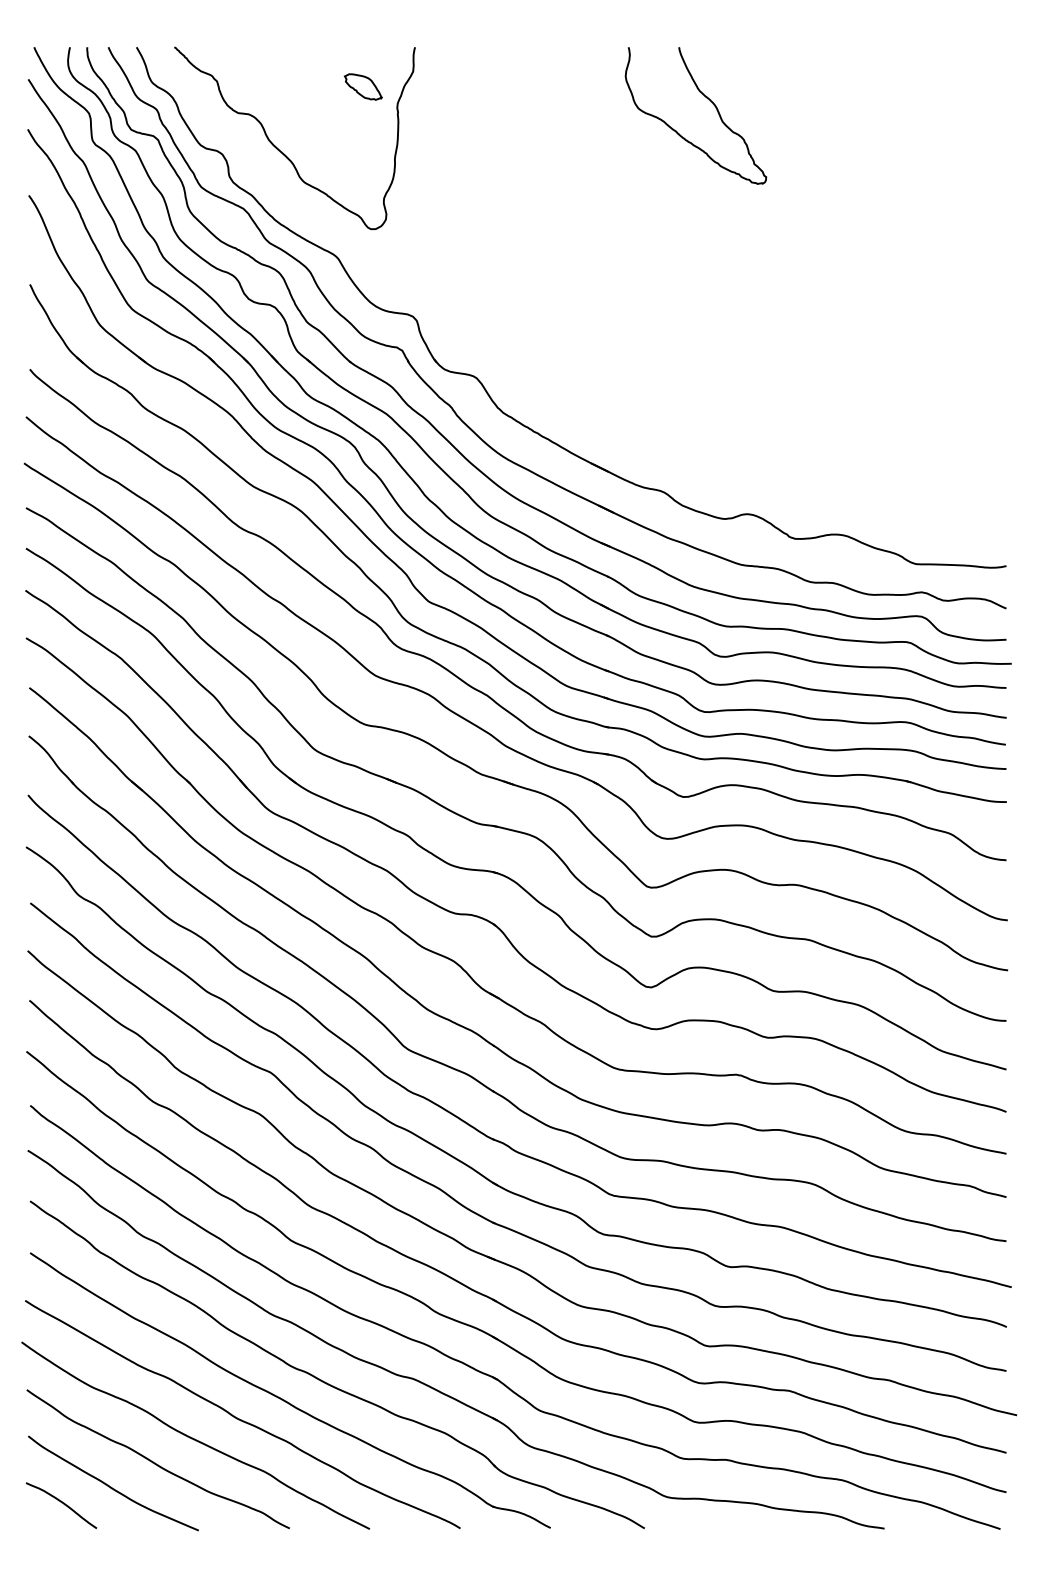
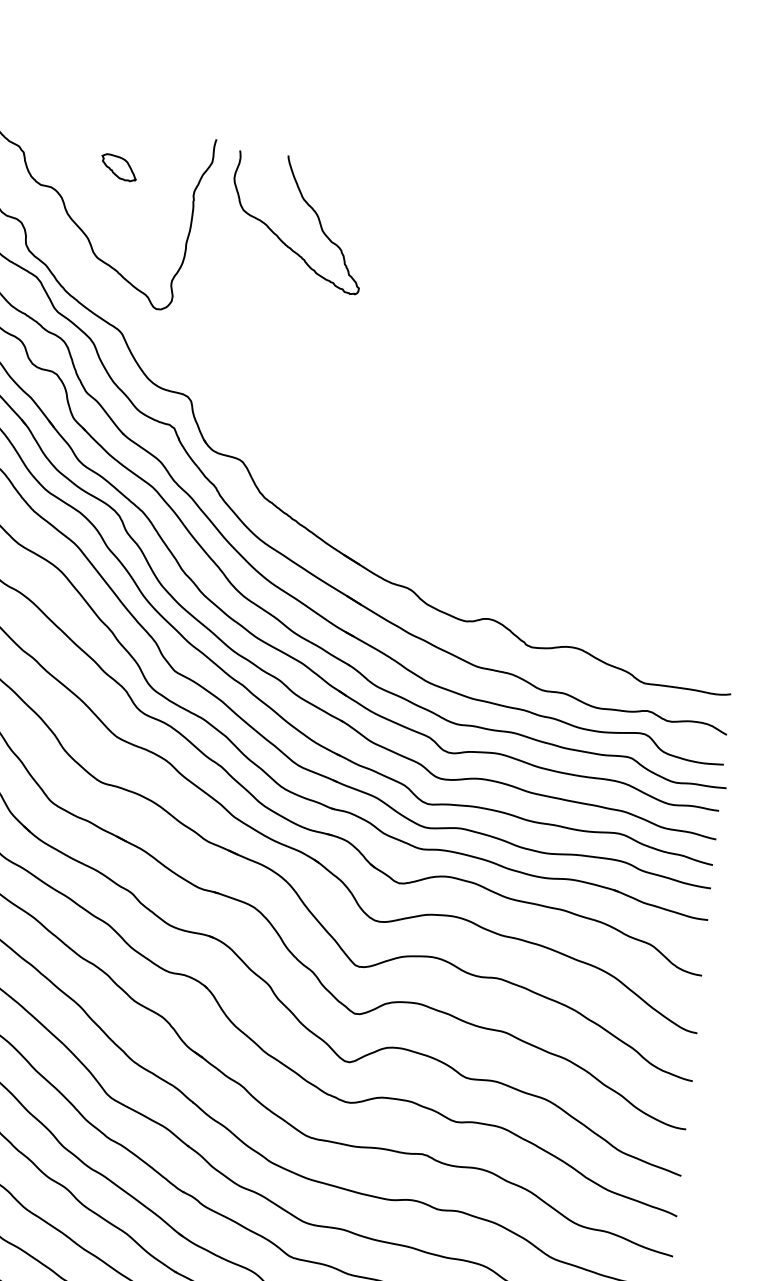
part: (362, 86) -> (118, 167), moved
curve: (707, 99) -> (310, 208), moved

